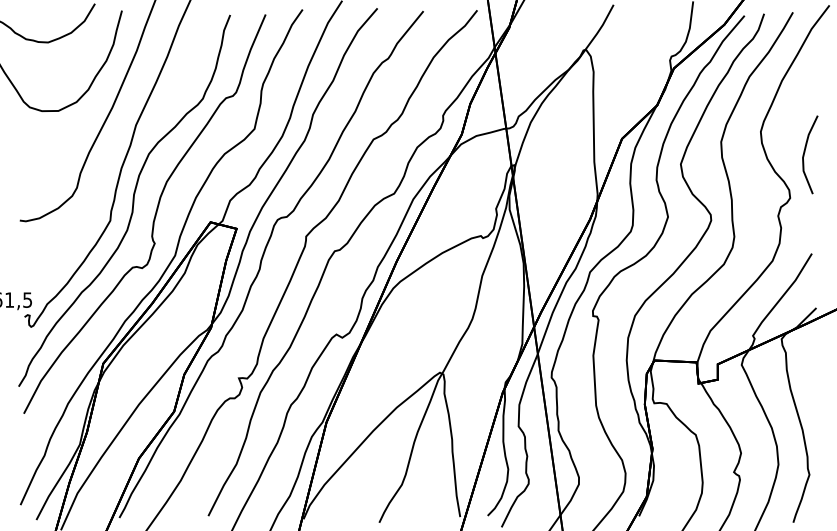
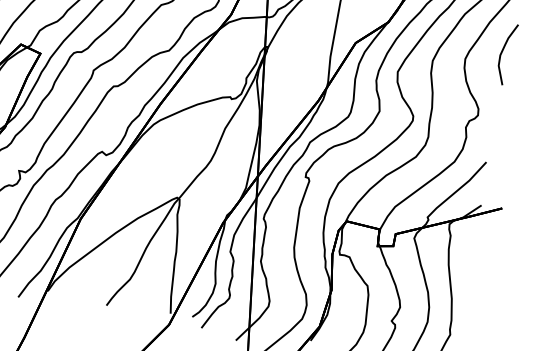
curve: (805, 152) -> (503, 51), moved

